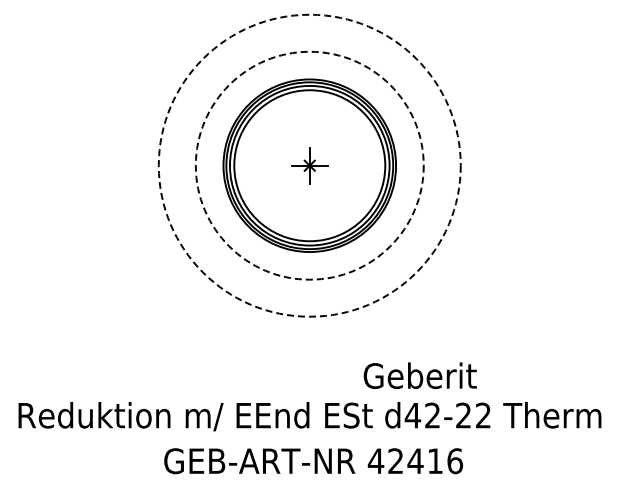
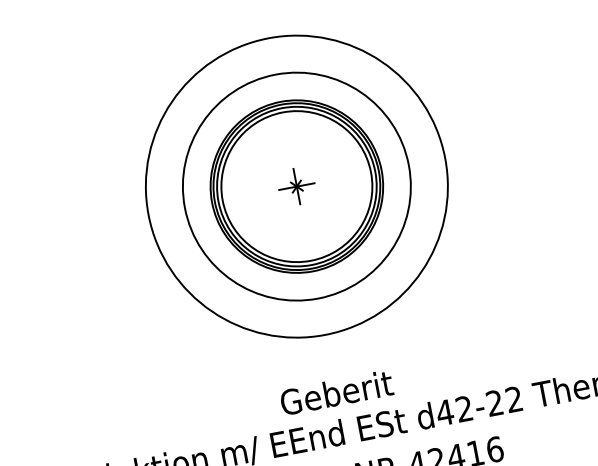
circle: (309, 165) -> (296, 186), dashed -> solid
circle: (309, 165) -> (296, 186), dashed -> solid
text: (419, 375) -> (335, 392), moved

